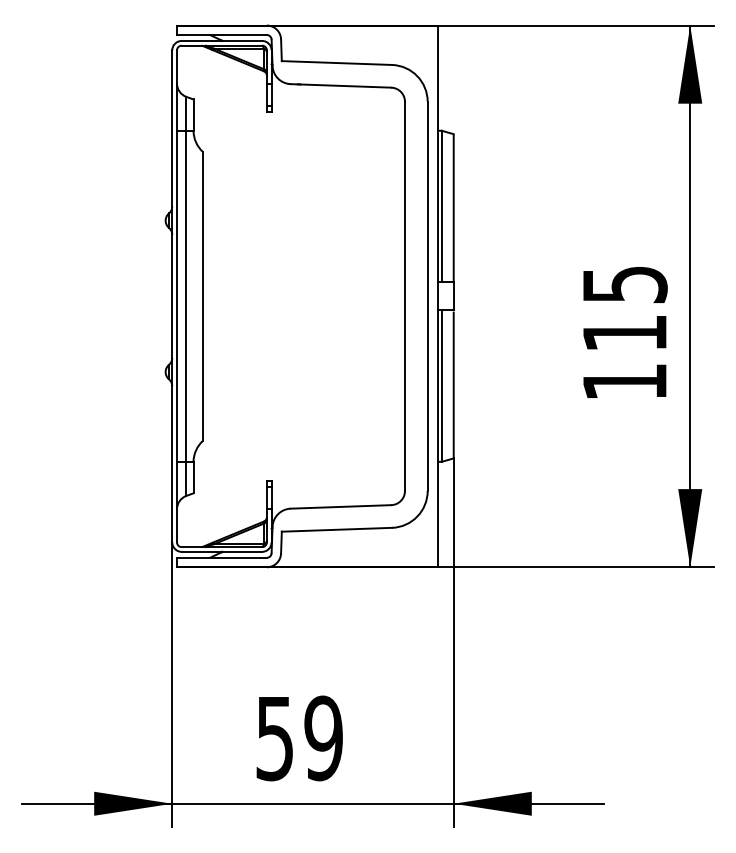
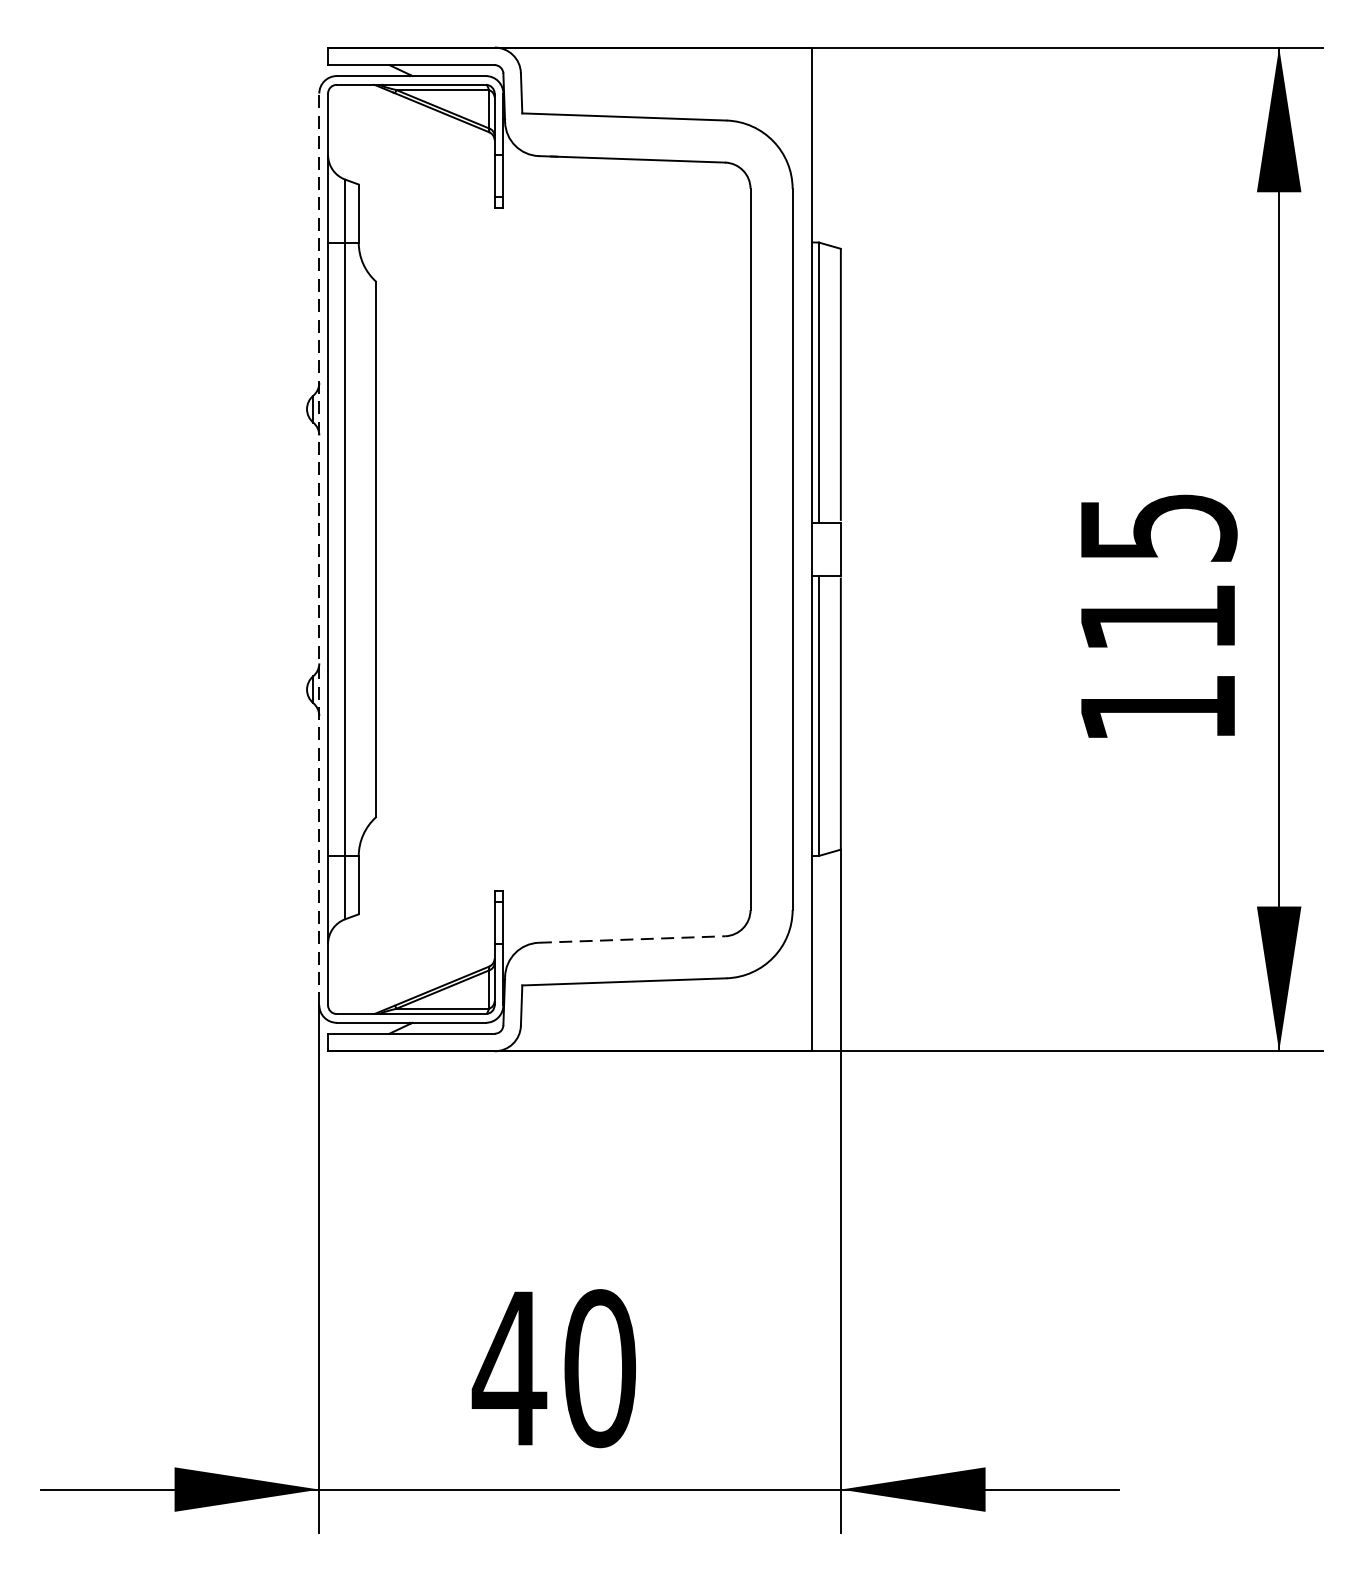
line: (172, 296) -> (319, 549), solid -> dashed
line: (341, 506) -> (632, 938), solid -> dashed
text: (298, 738) -> (553, 1368), 59 -> 40

